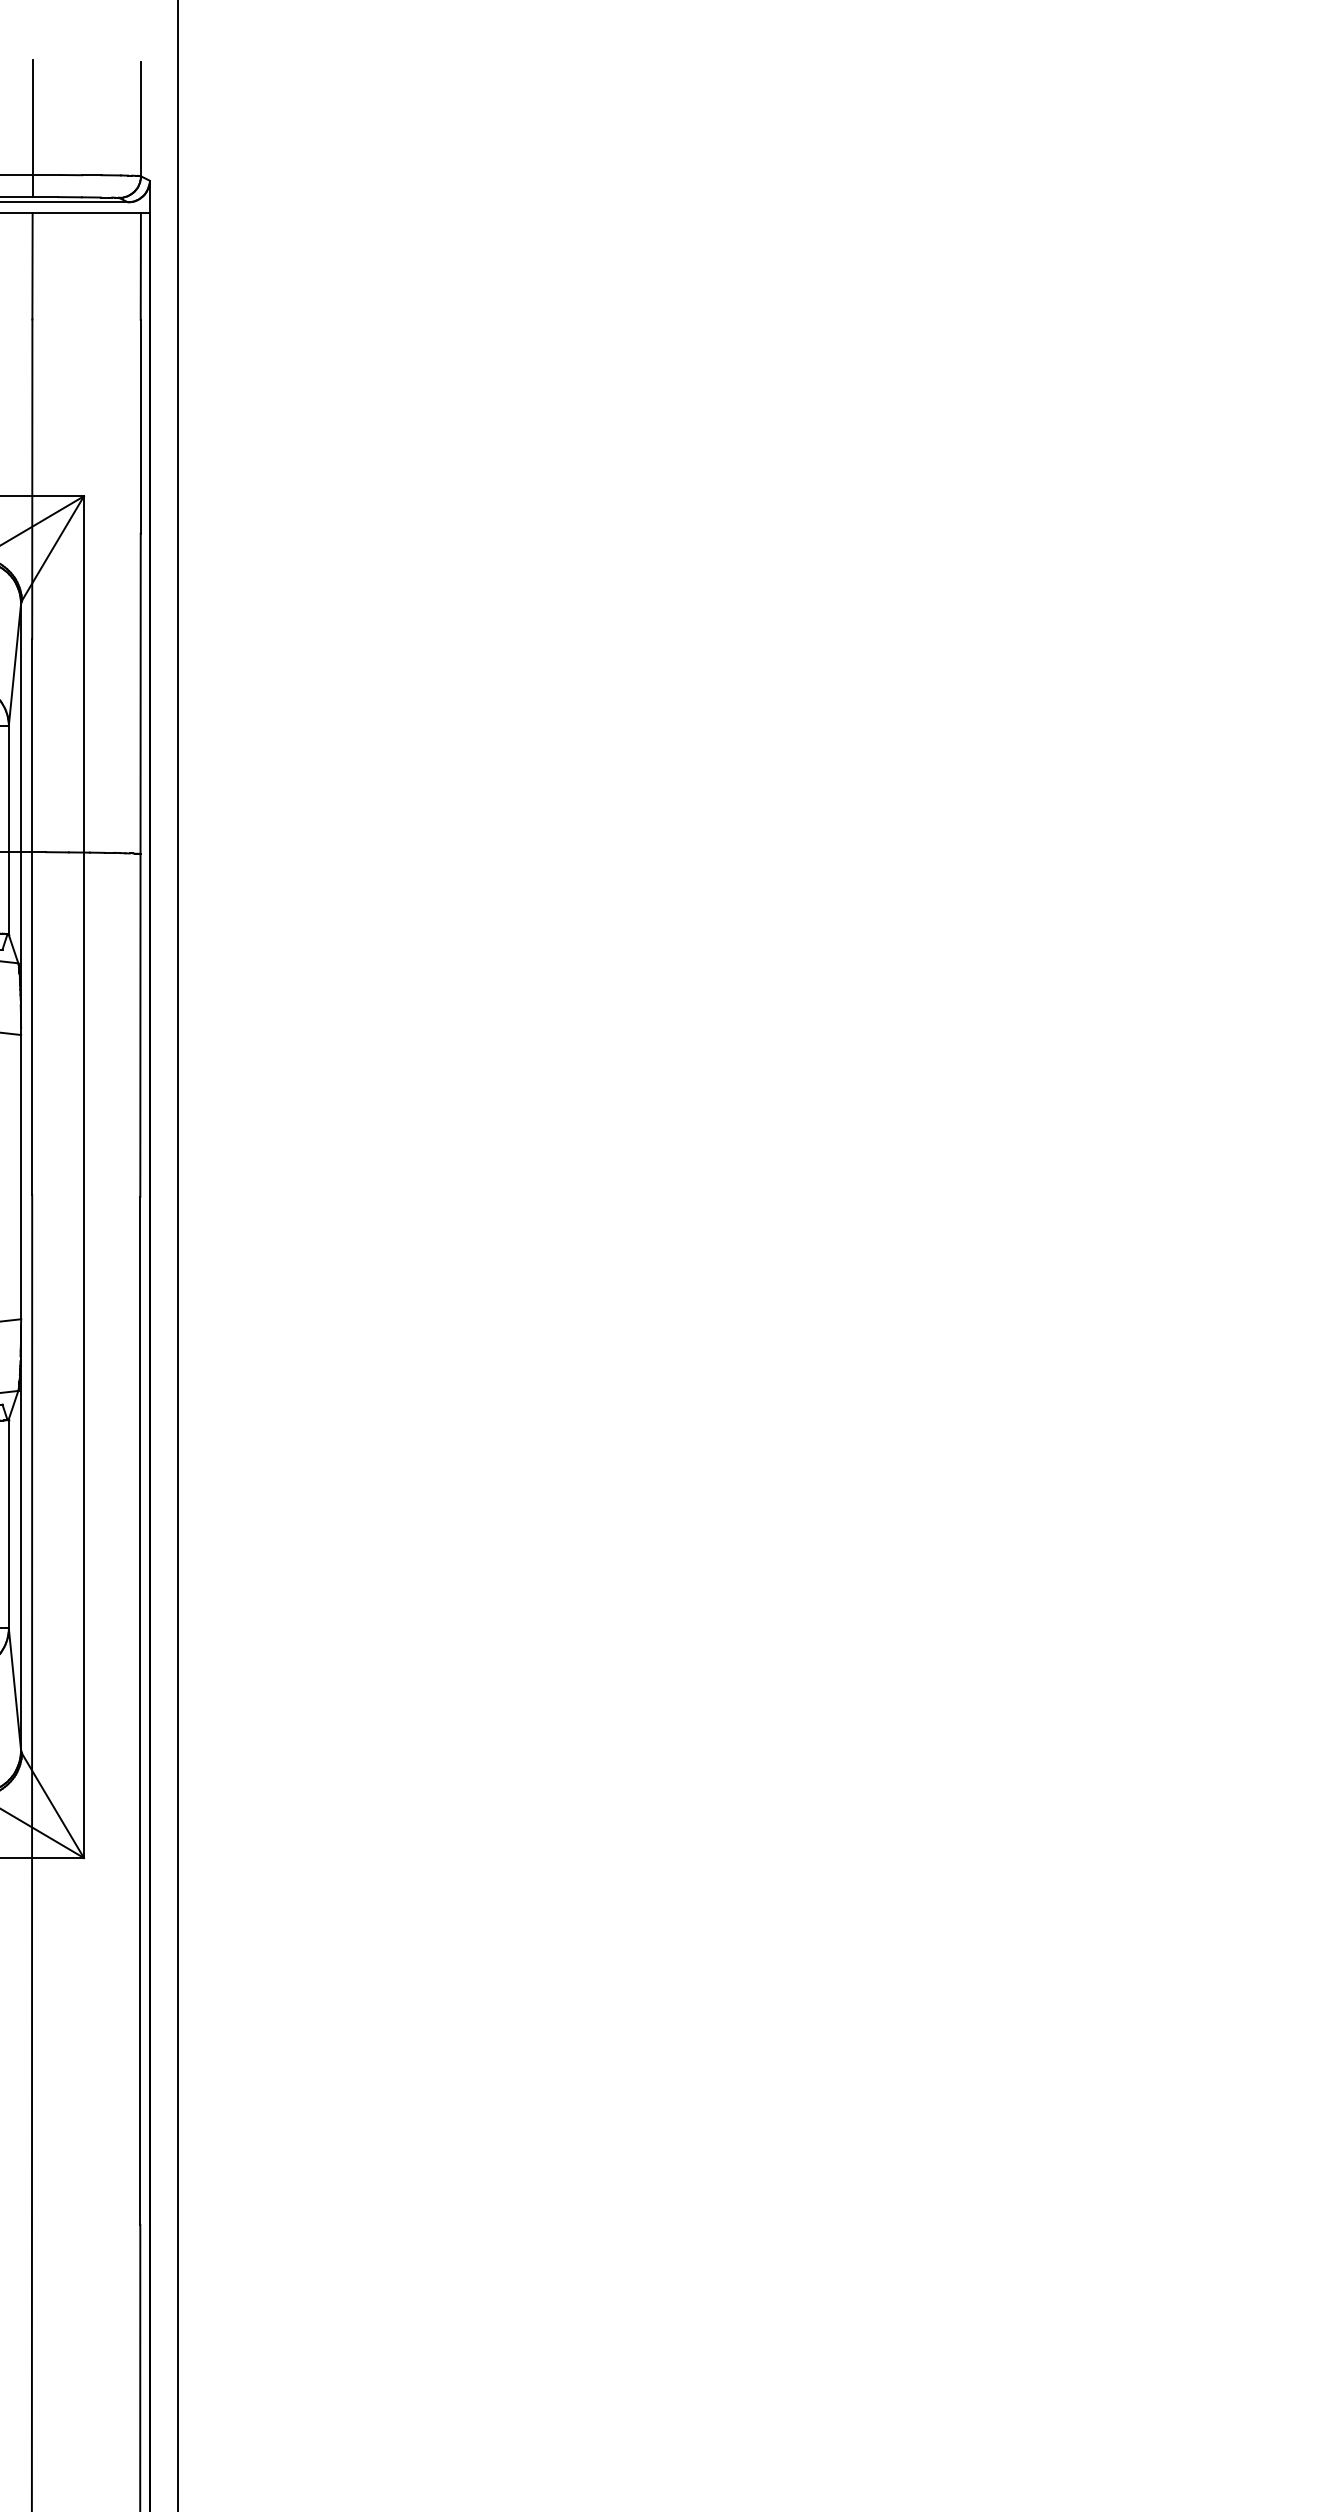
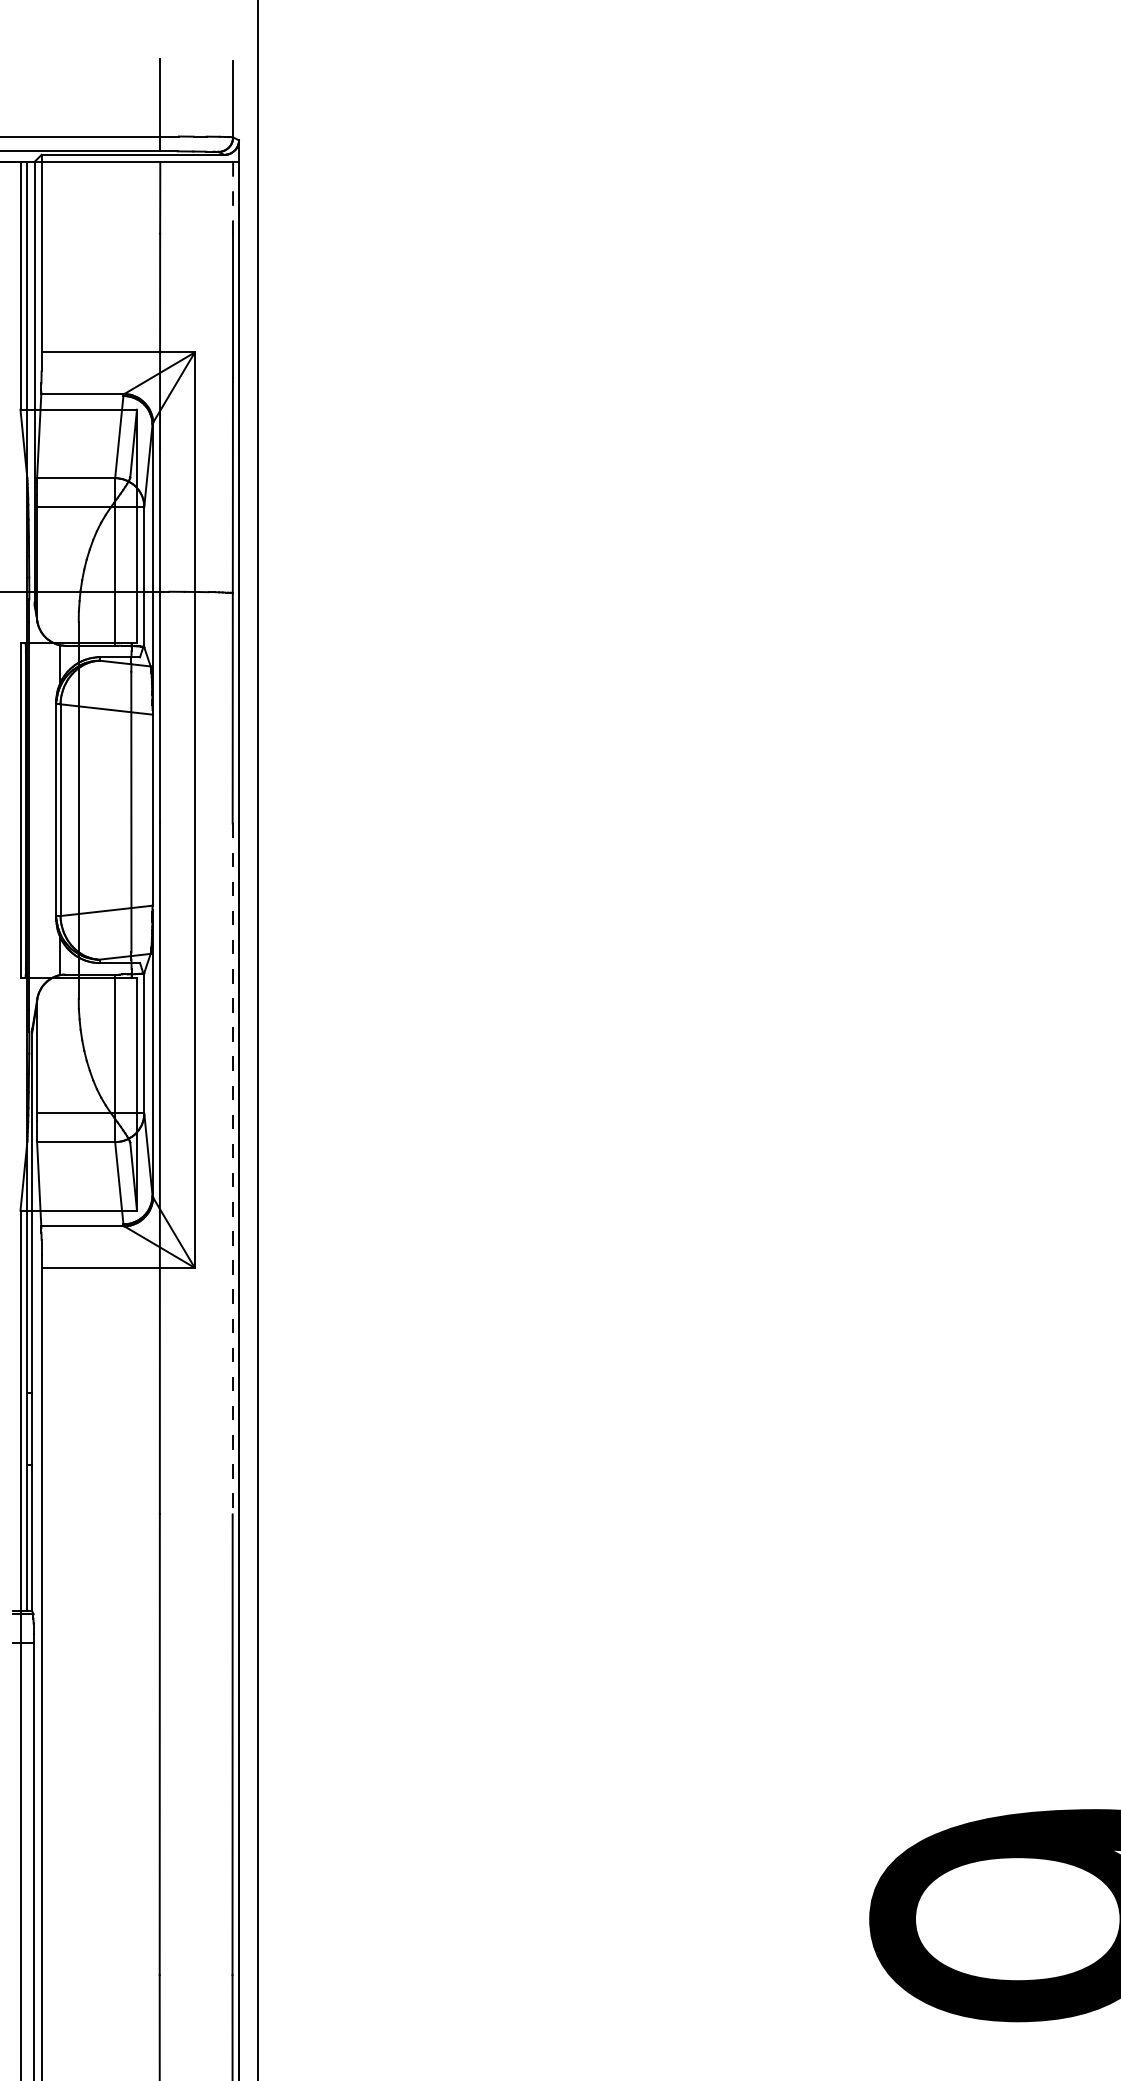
line: (141, 267) -> (233, 198), solid -> dashed
line: (140, 1711) -> (232, 1169), solid -> dashed

